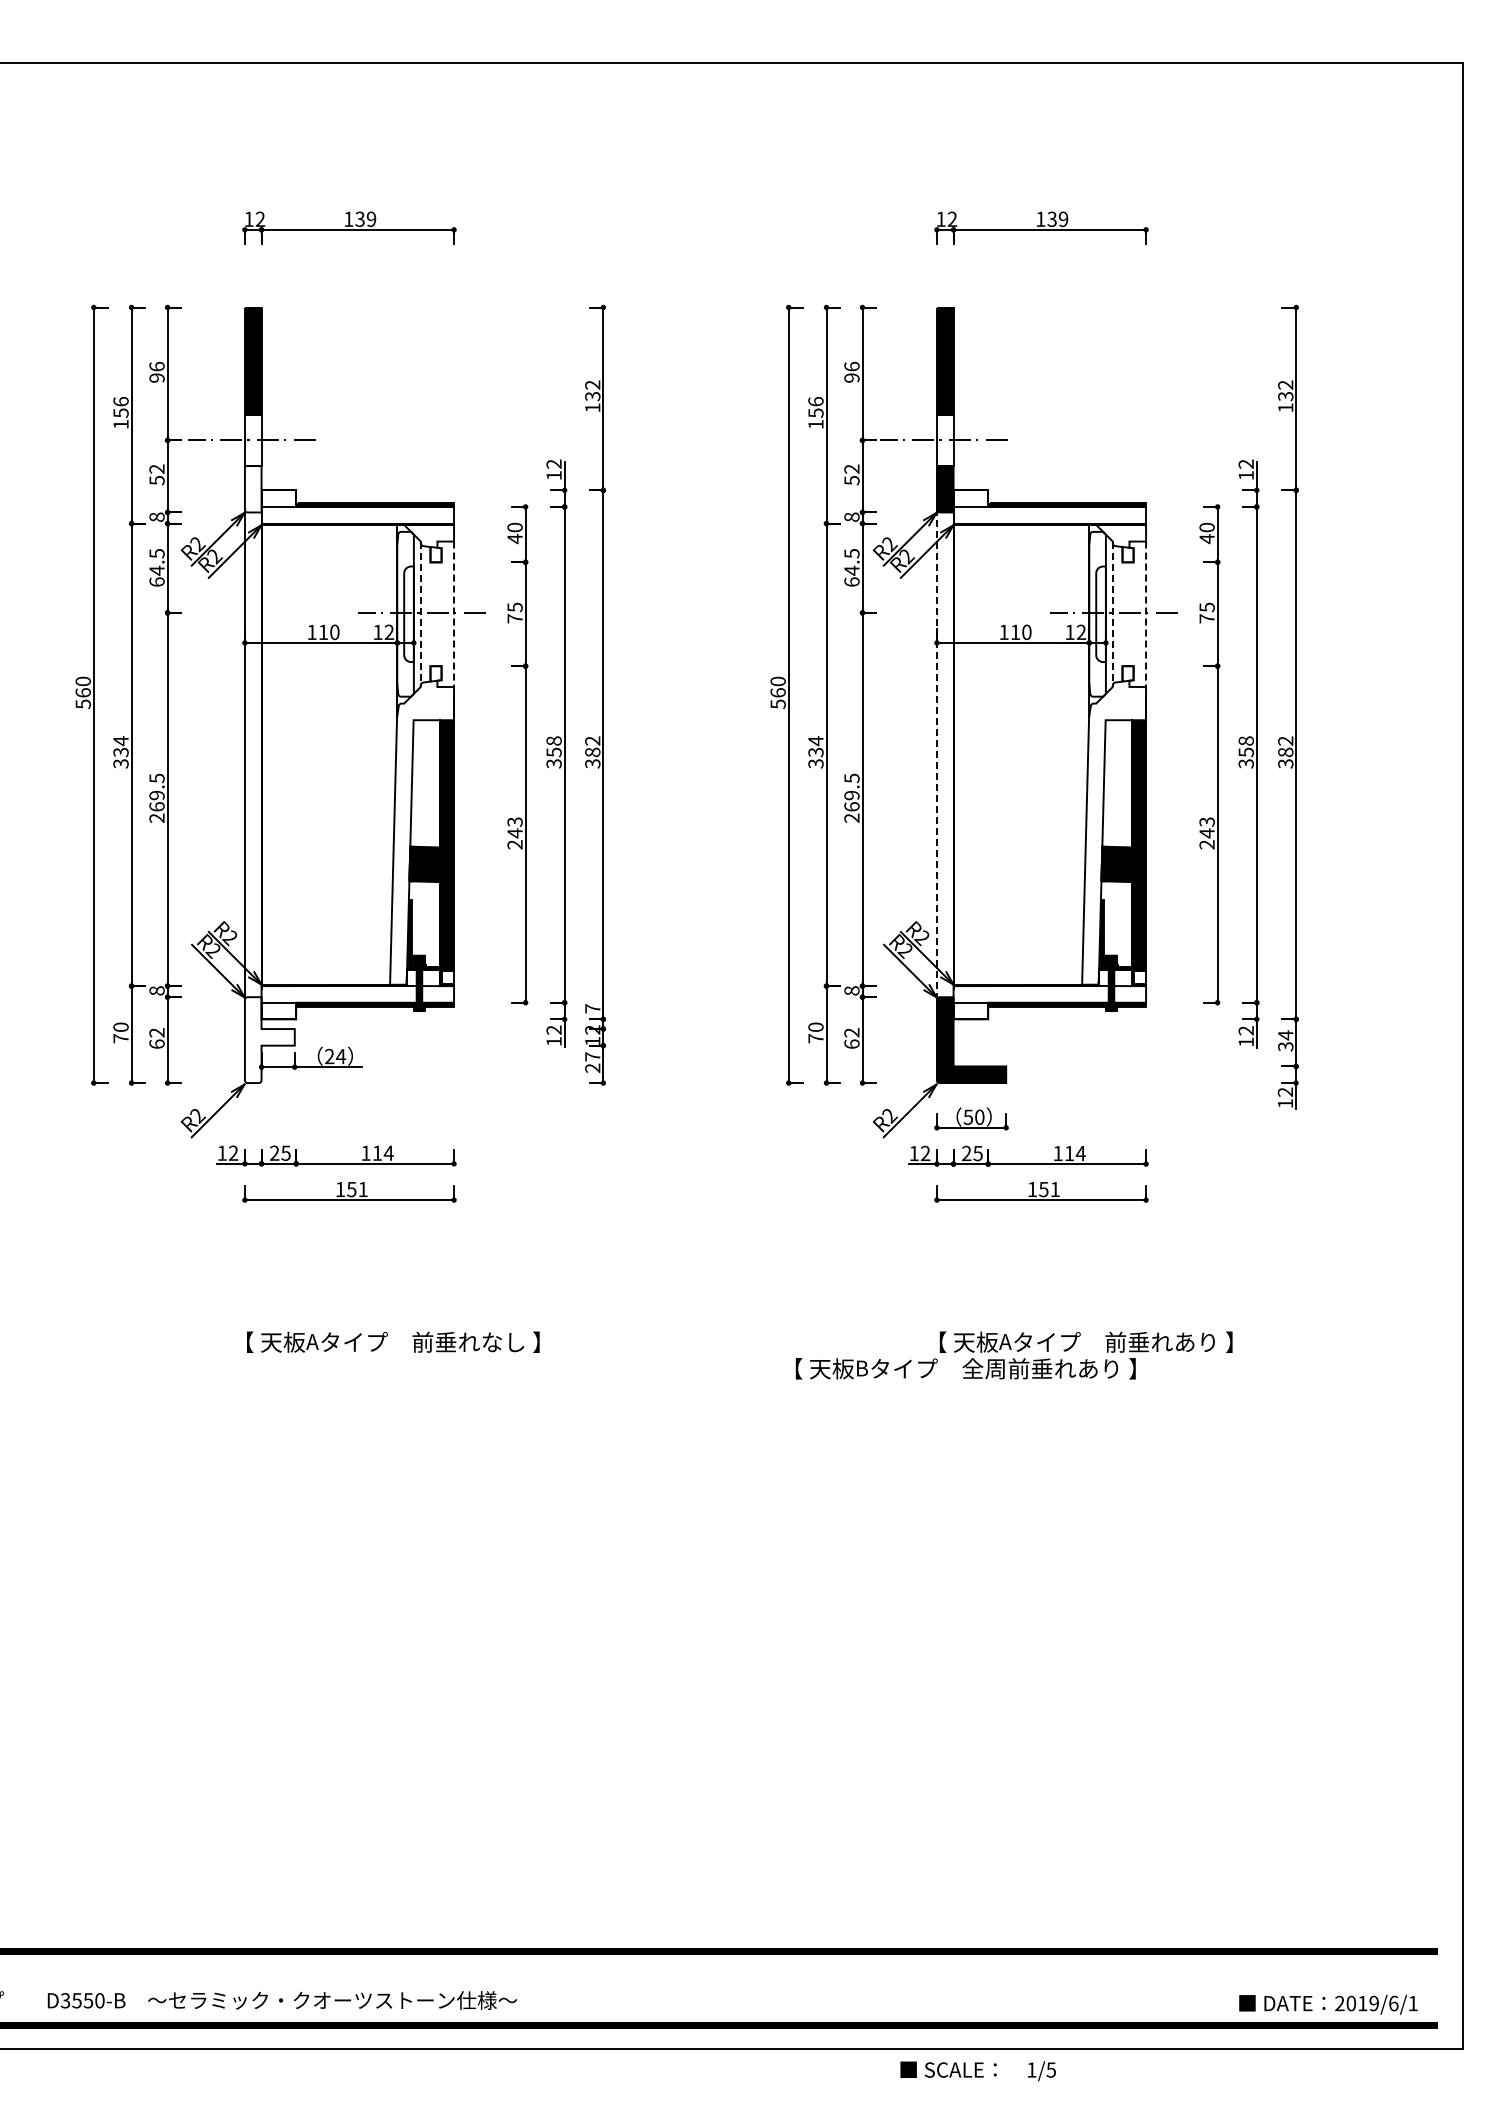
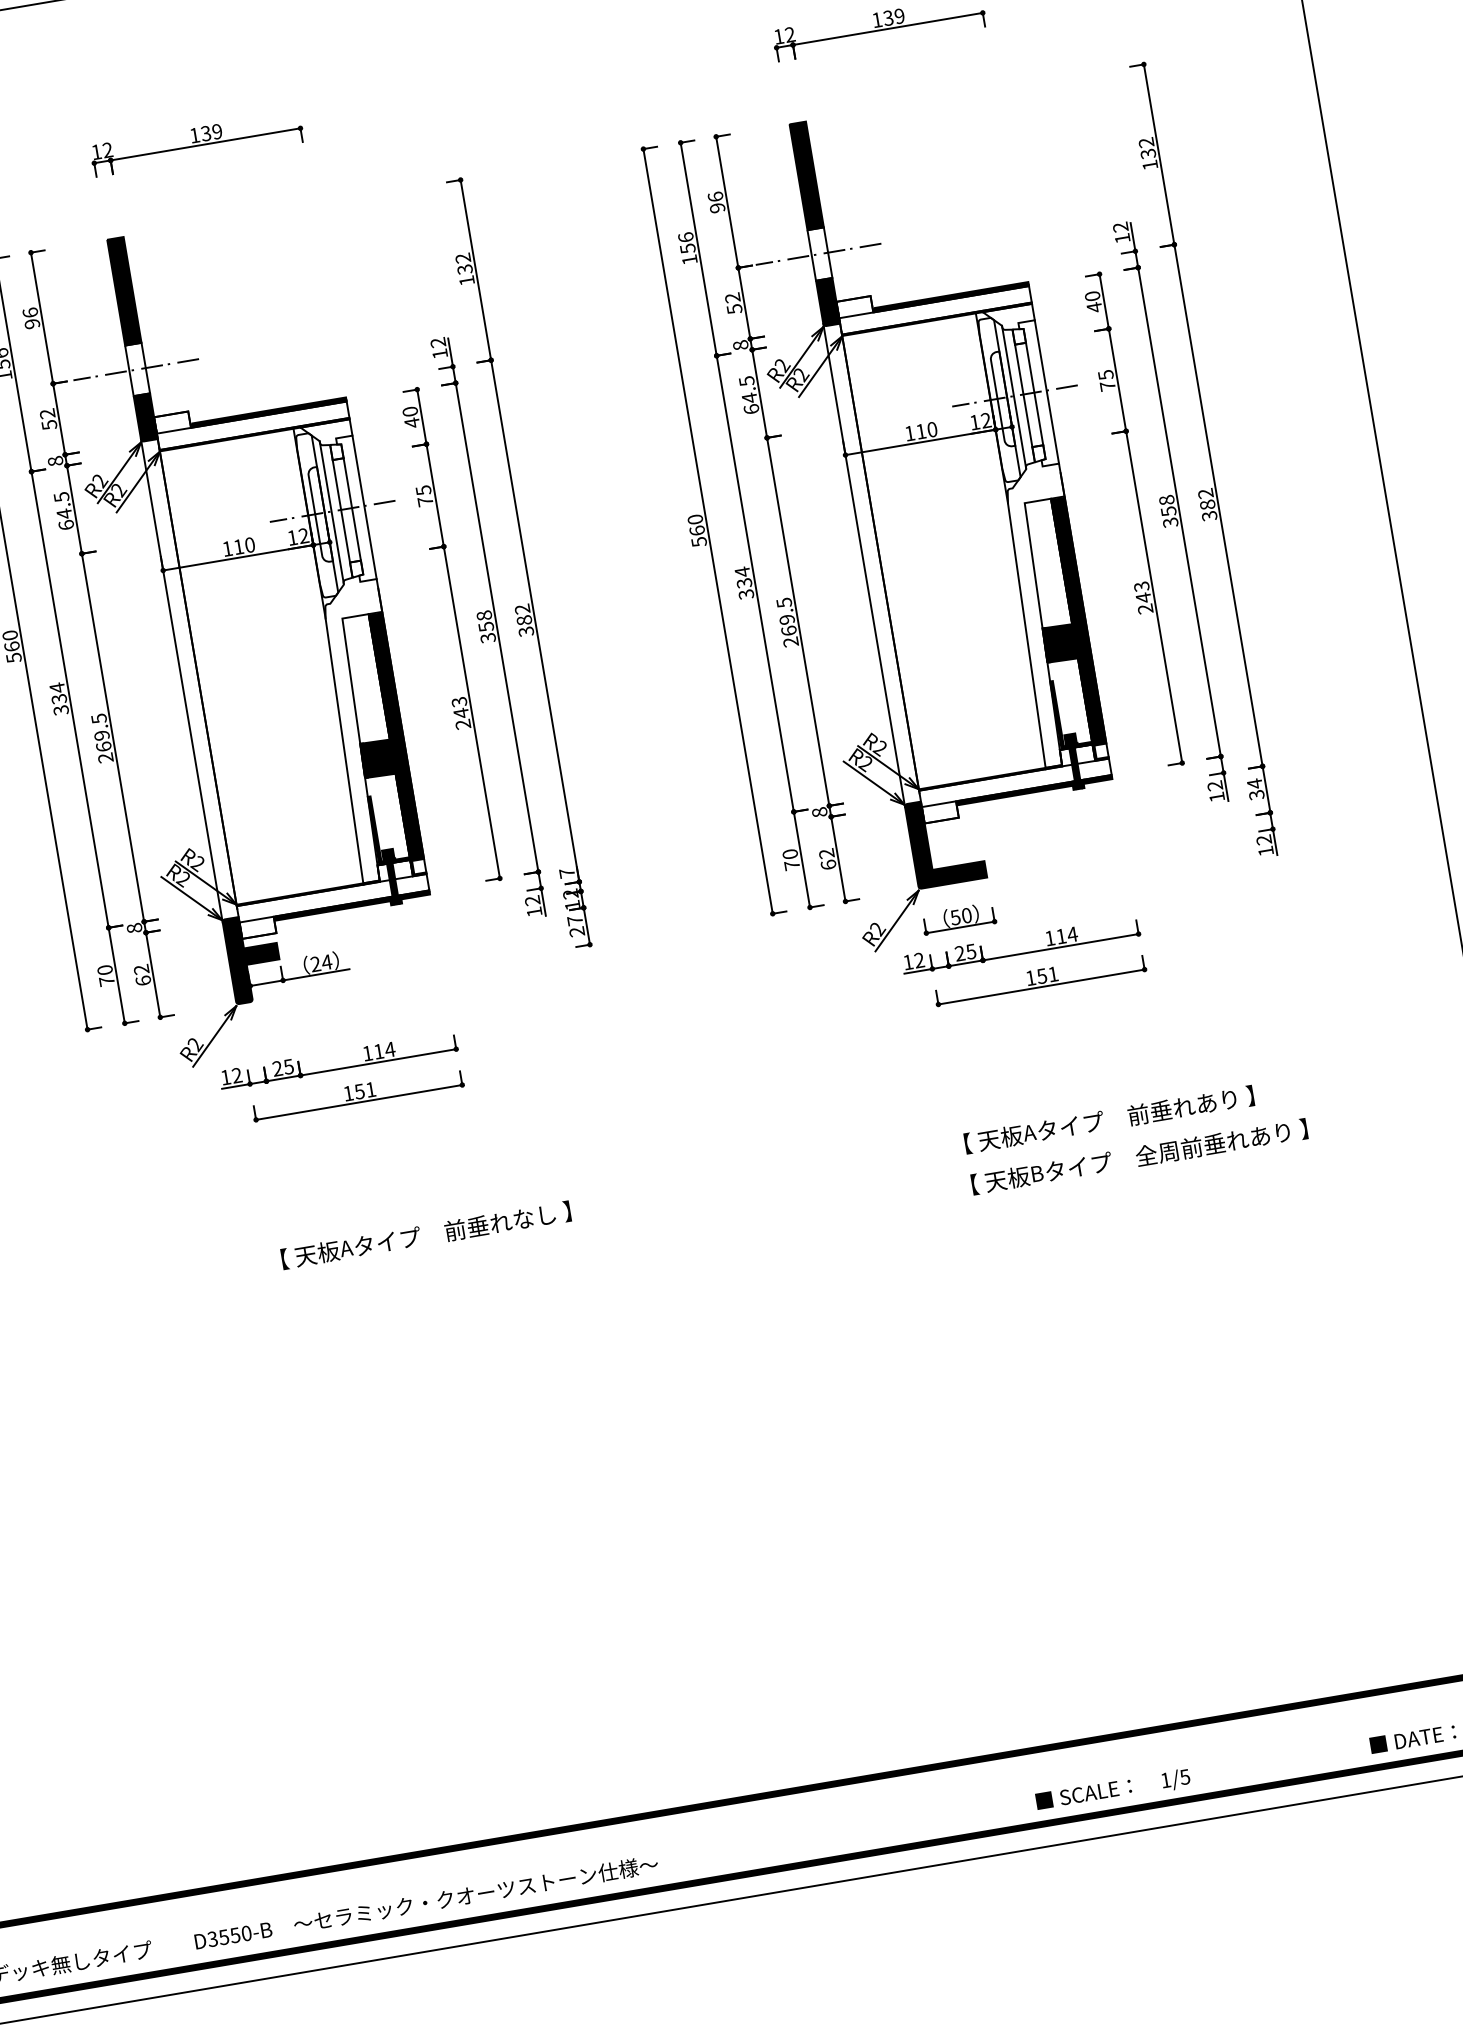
fill: (252, 489) -> (145, 417), added
line: (420, 614) -> (331, 513), dashed -> solid
line: (430, 614) -> (341, 511), added
line: (441, 614) -> (352, 509), added
line: (454, 614) -> (365, 507), dashed -> solid
line: (1112, 614) -> (1013, 397), dashed -> solid
line: (1122, 614) -> (1023, 396), added
line: (1133, 614) -> (1034, 394), added
line: (1146, 614) -> (1047, 392), dashed -> solid
line: (936, 754) -> (863, 565), dashed -> solid
fill: (269, 1040) -> (253, 958), added
text: (965, 1368) -> (1139, 1156), moved
text: (977, 2071) -> (1112, 1790), moved

